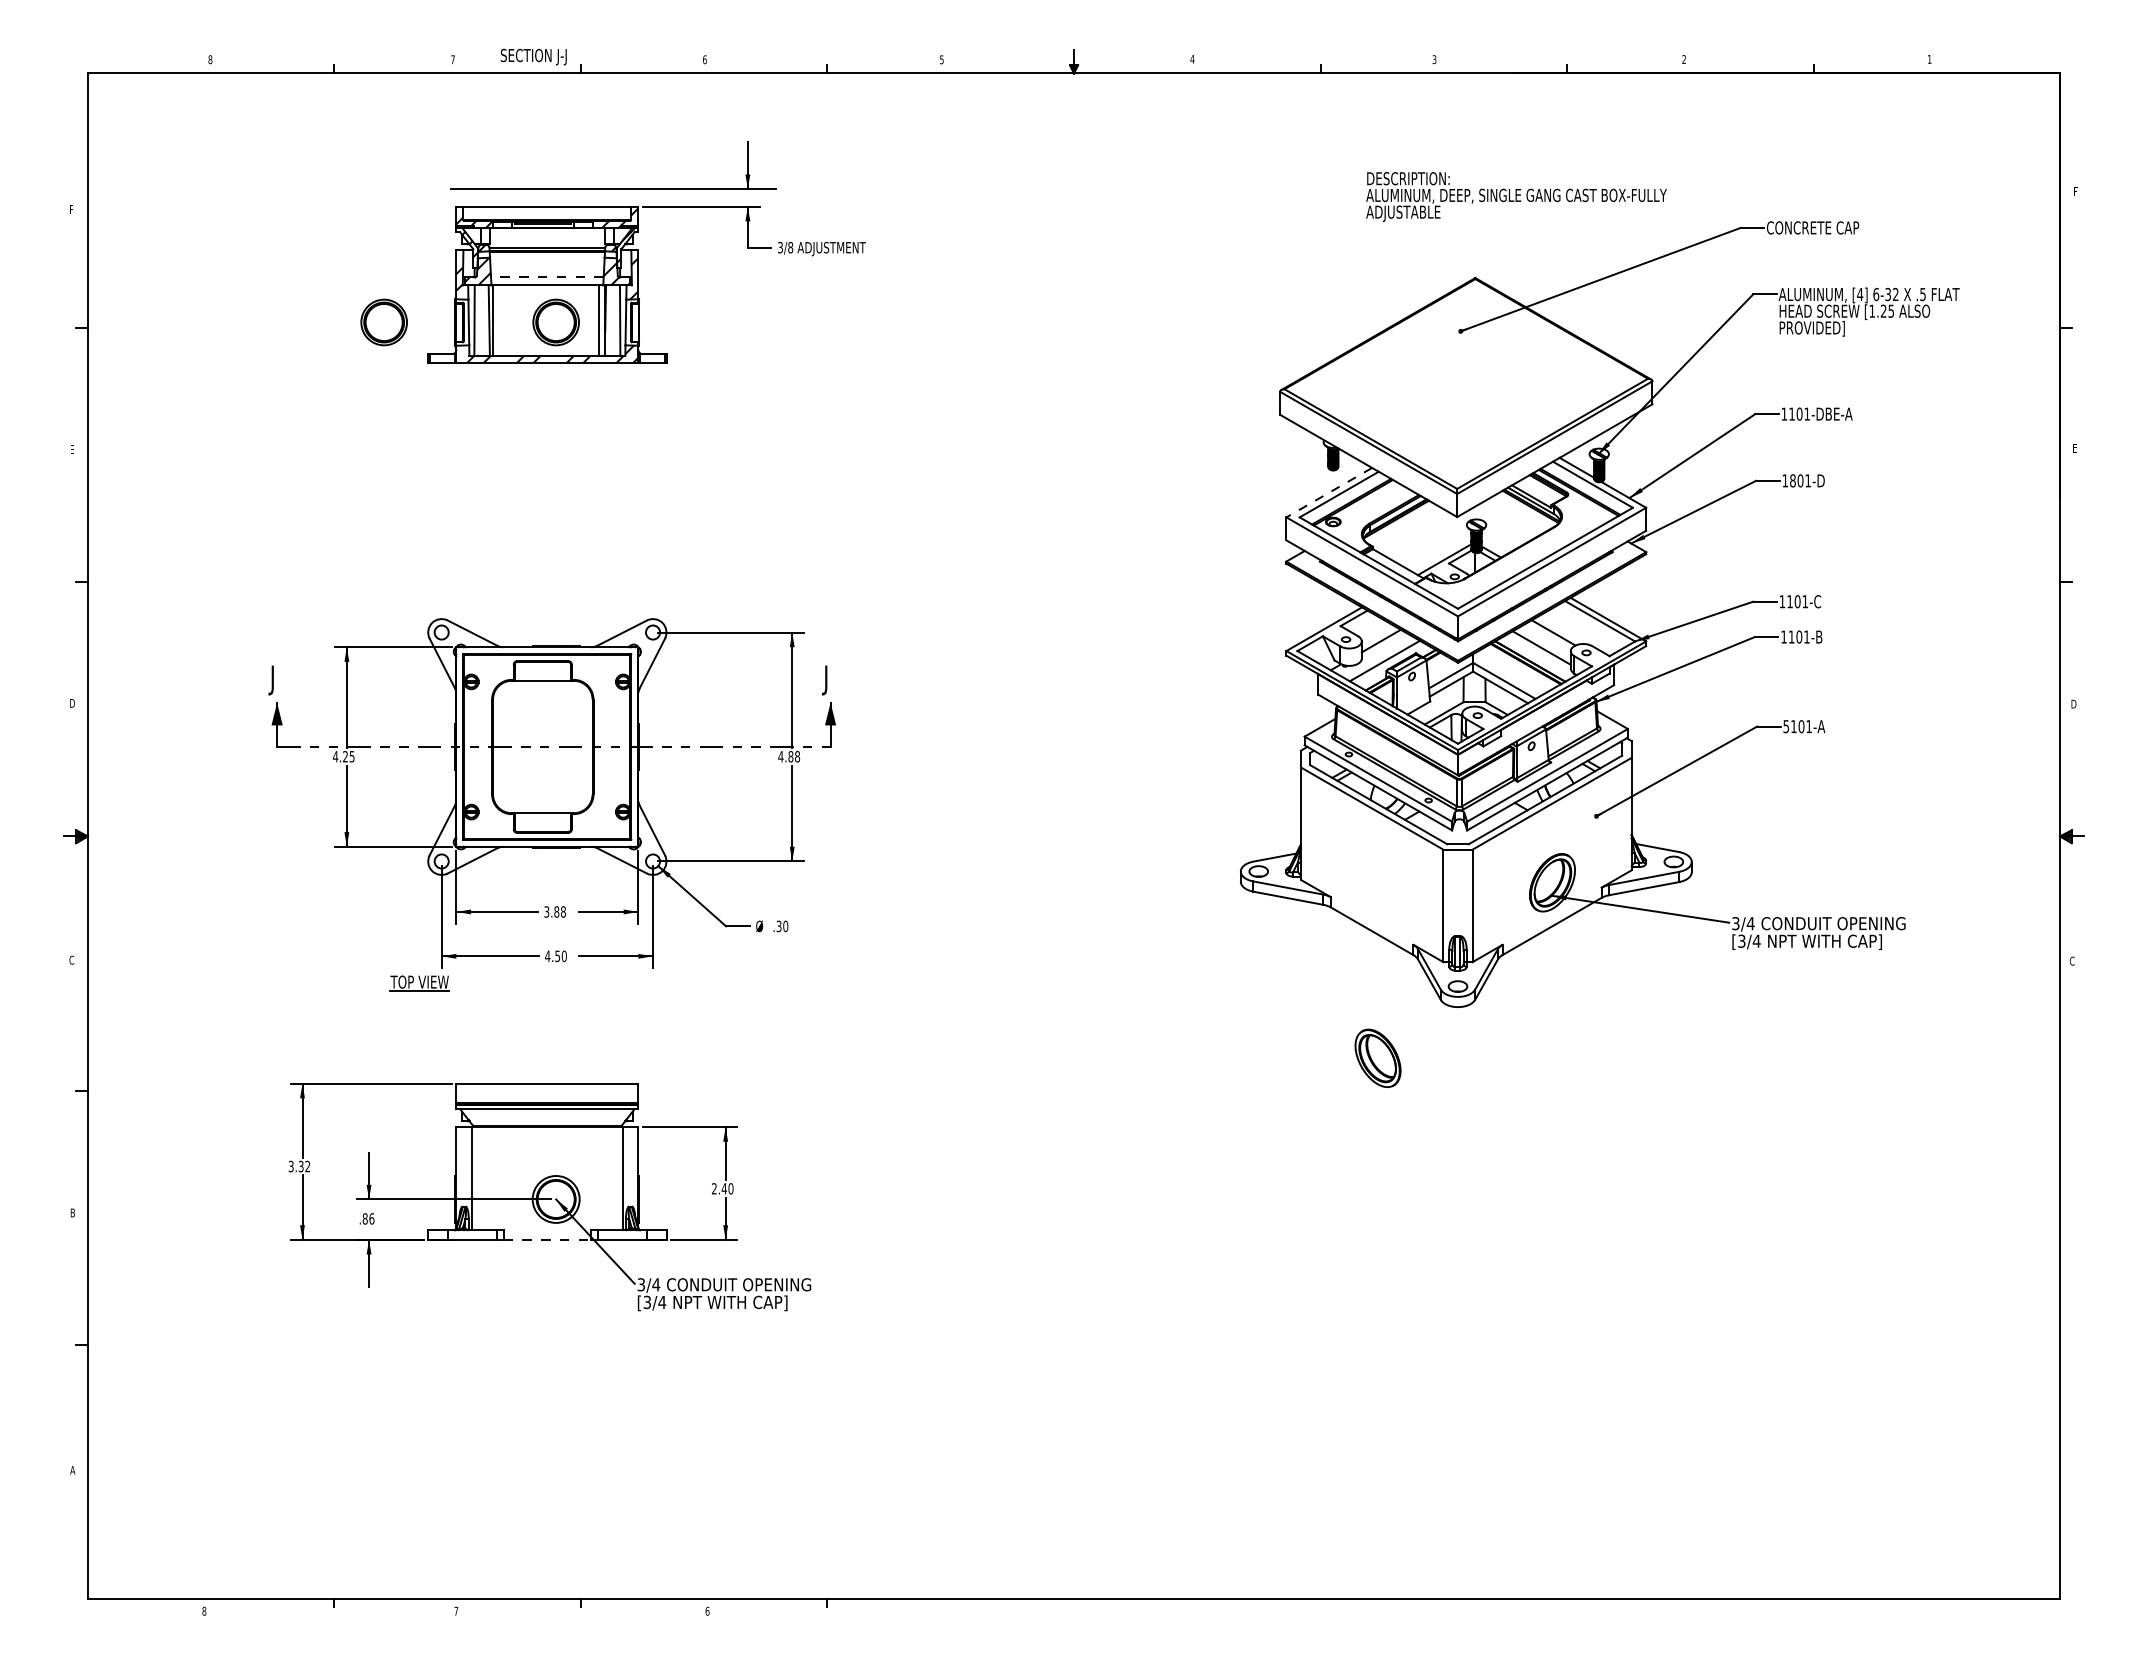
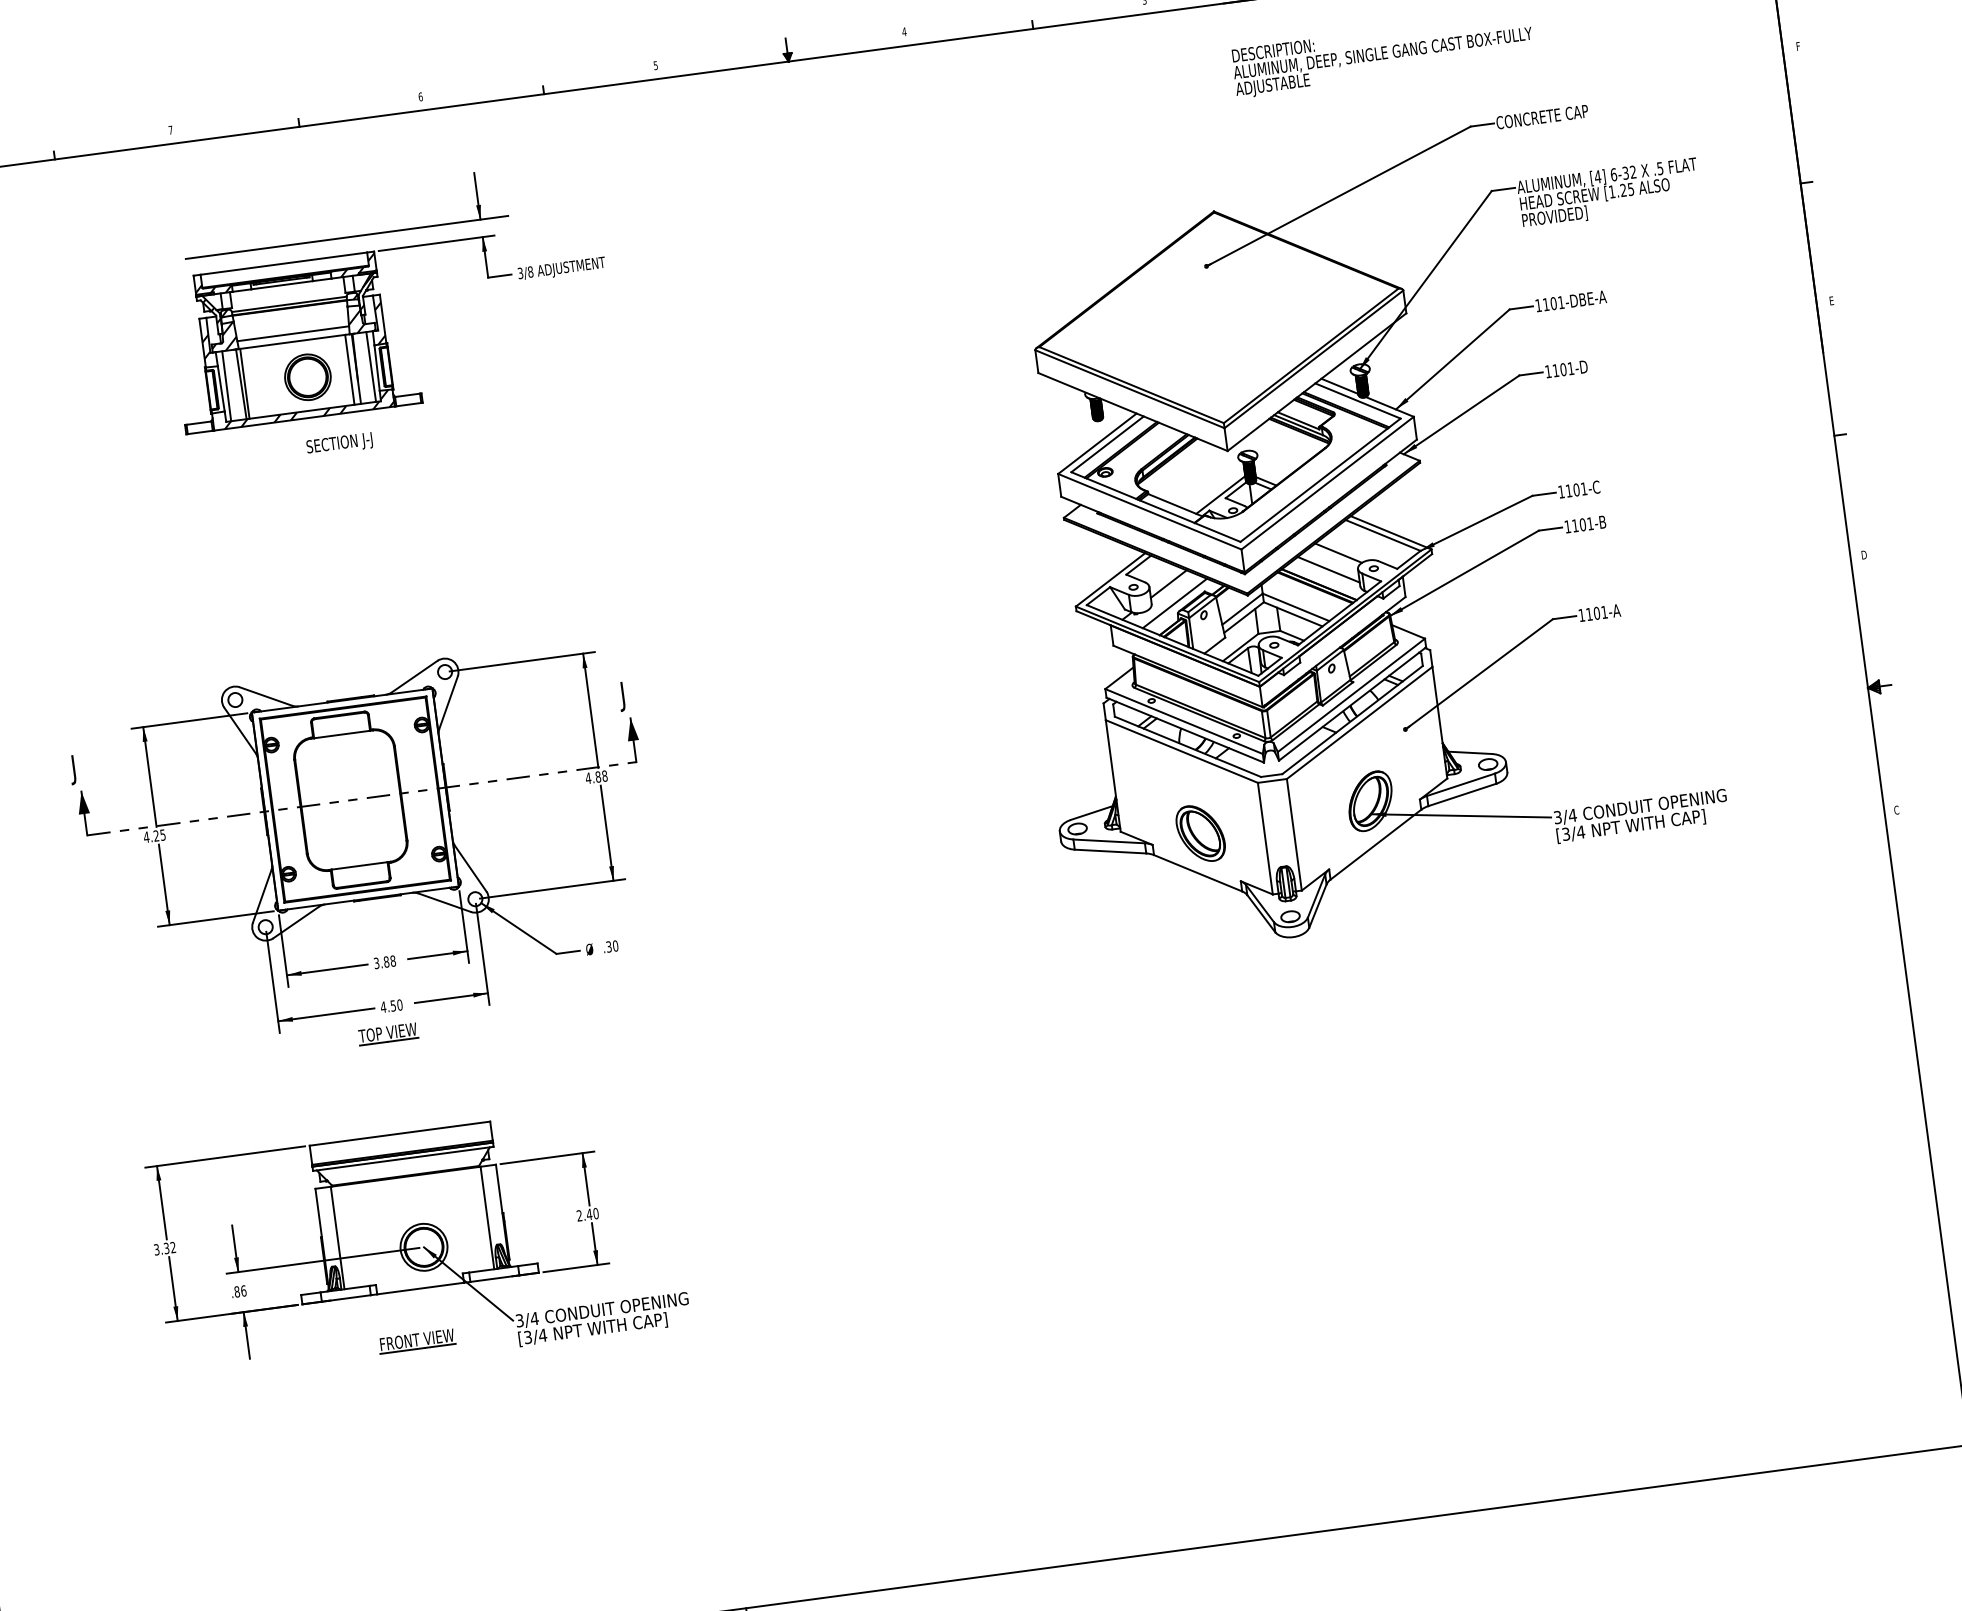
text: (533, 56) -> (339, 443), moved
text: (1516, 197) -> (1383, 55), moved
line: (546, 277) -> (292, 333), dashed -> solid
part: (383, 322) -> (136, 400), removed
text: (1792, 480) -> (1555, 370), 1801-D -> 1101-D
line: (1328, 492) -> (1096, 443), dashed -> solid
text: (1785, 726) -> (1581, 615), 5101-A -> 1101-A
part: (419, 983) -> (387, 1034), moved
part: (1377, 1057) -> (1200, 832), moved
line: (547, 1239) -> (420, 1288), dashed -> solid
part: (536, 1291) -> (416, 1341), added

